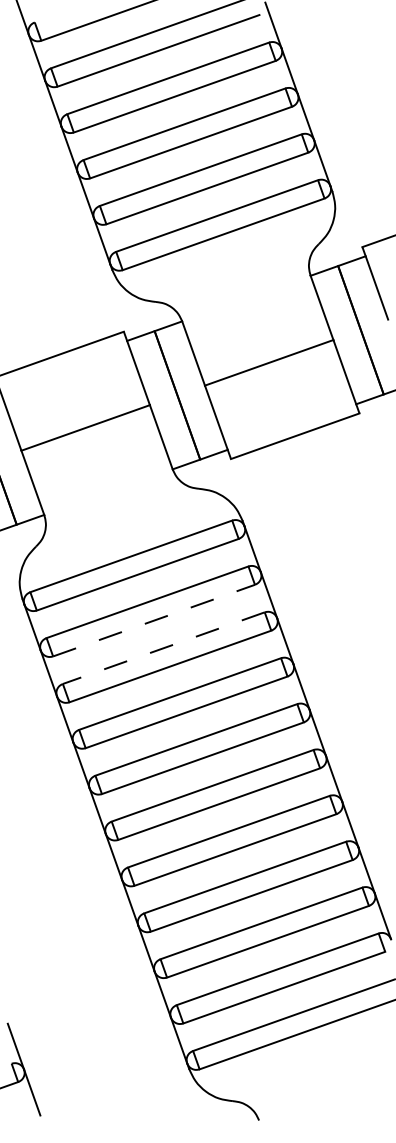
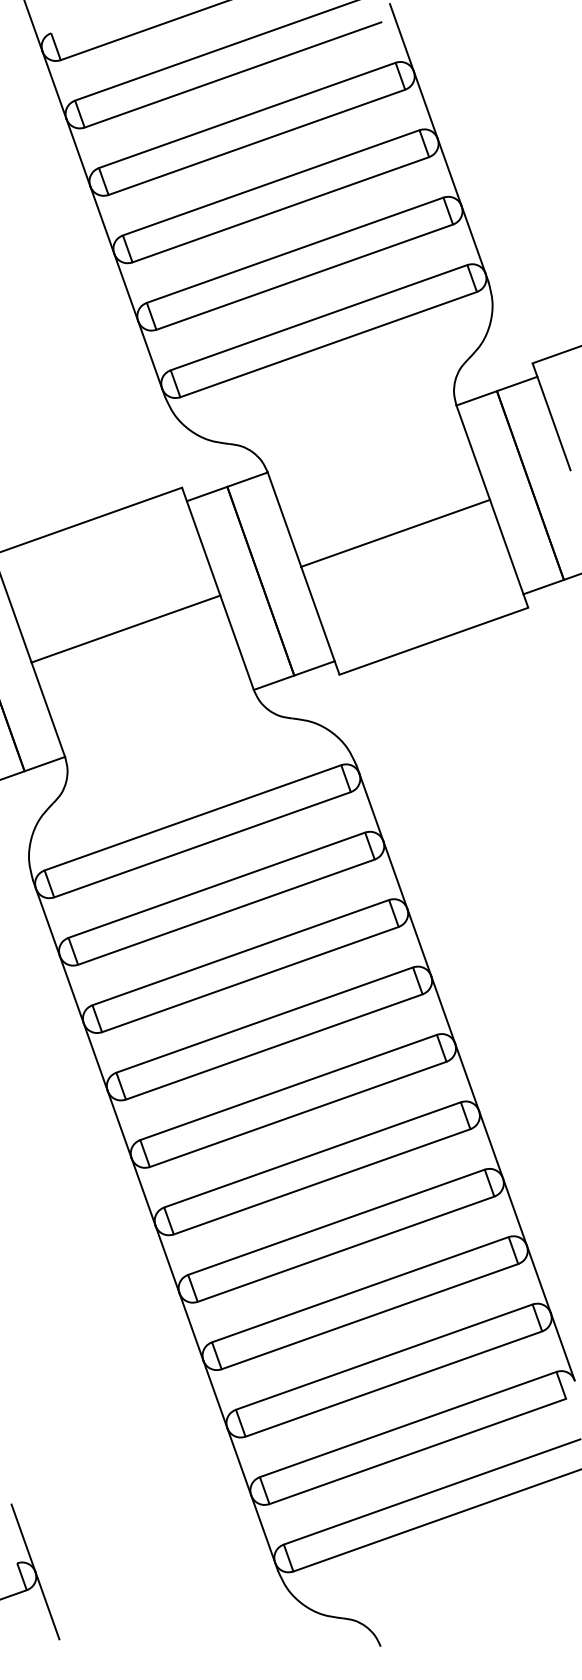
line: (154, 620) -> (227, 912), dashed -> solid
line: (163, 648) -> (240, 953), dashed -> solid

